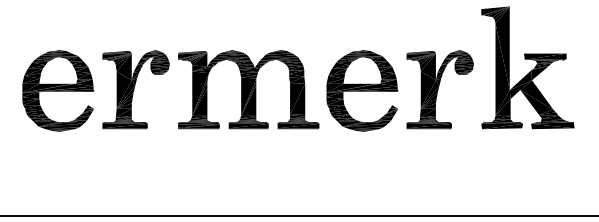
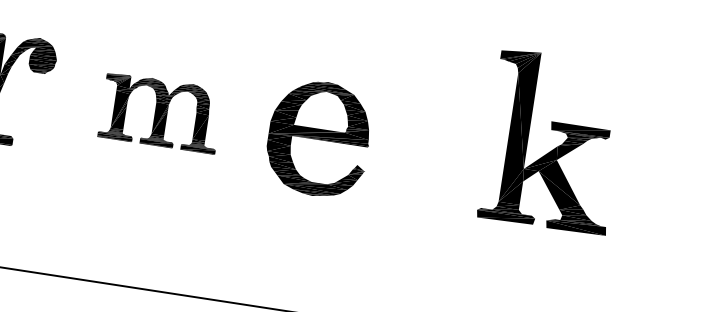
part: (248, 89) -> (160, 112), size x0.6
part: (439, 89) -> (426, 153), removed

